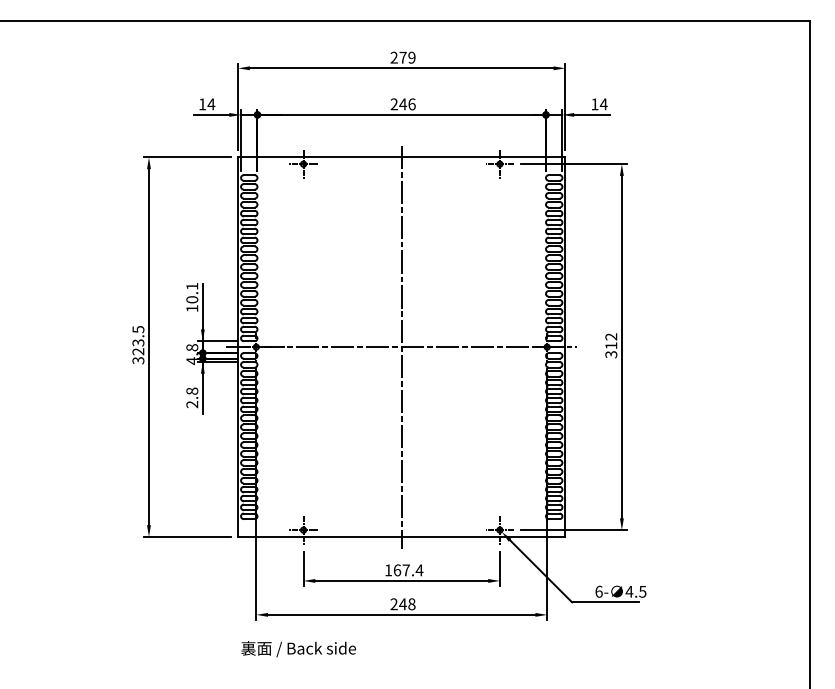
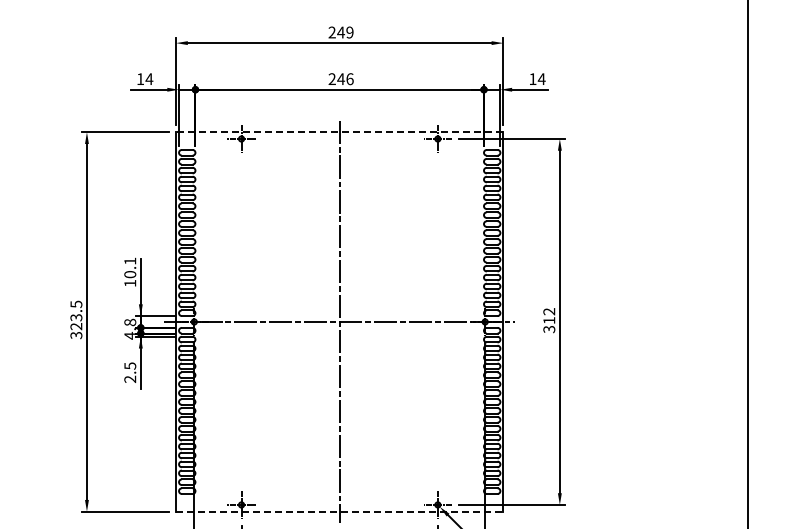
text: (402, 57) -> (340, 32), 279 -> 249
line: (401, 157) -> (339, 132), solid -> dashed
text: (192, 390) -> (130, 365), 2.8 -> 2.5
line: (401, 536) -> (339, 511), solid -> dashed

